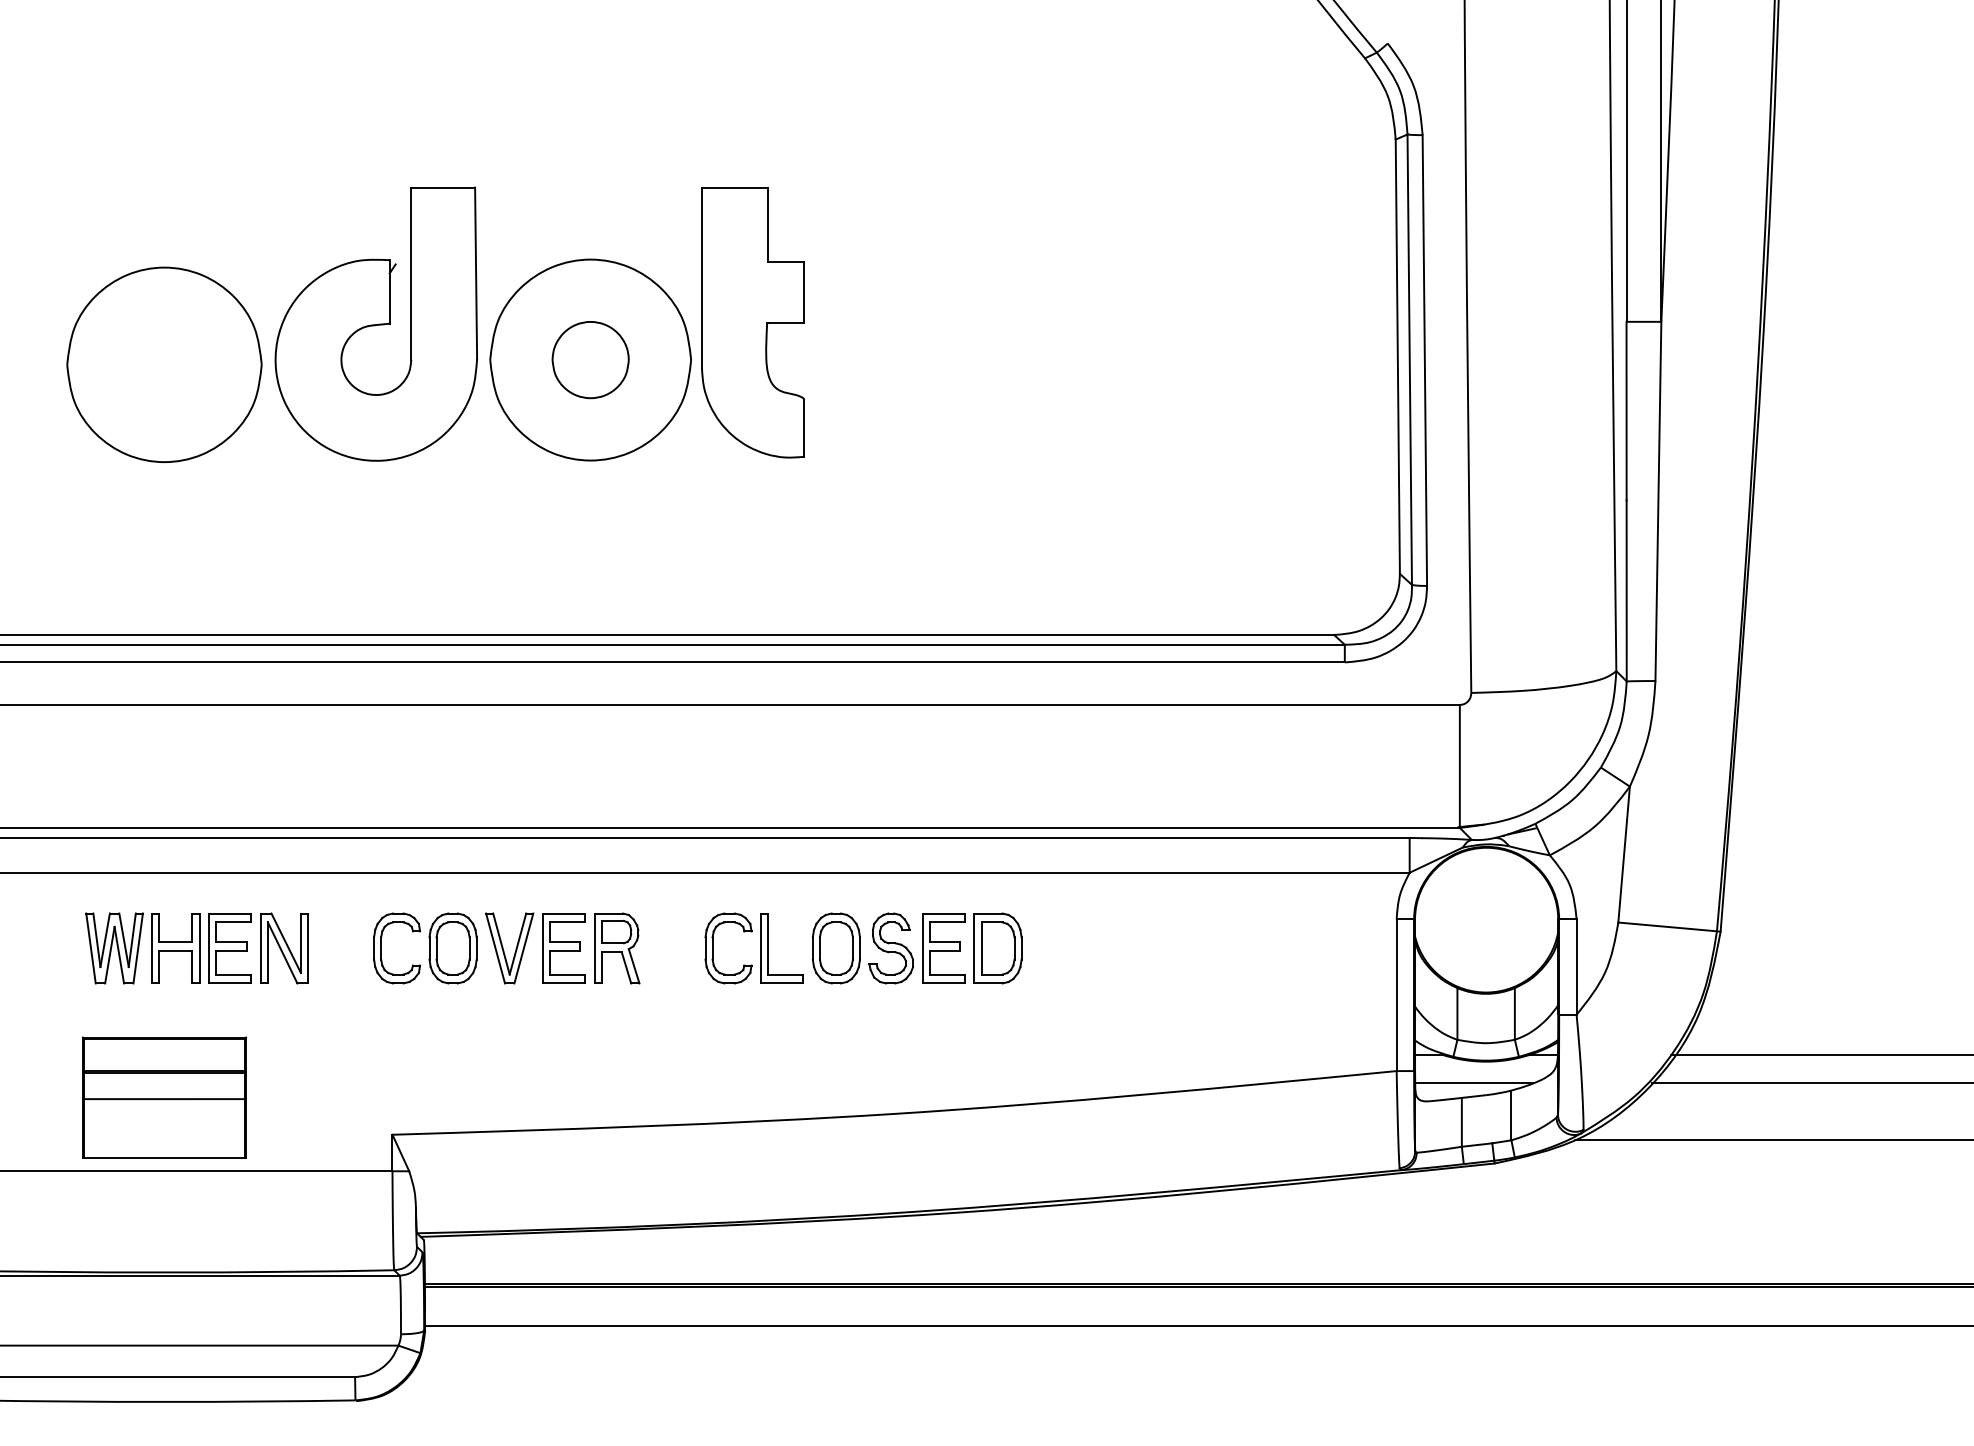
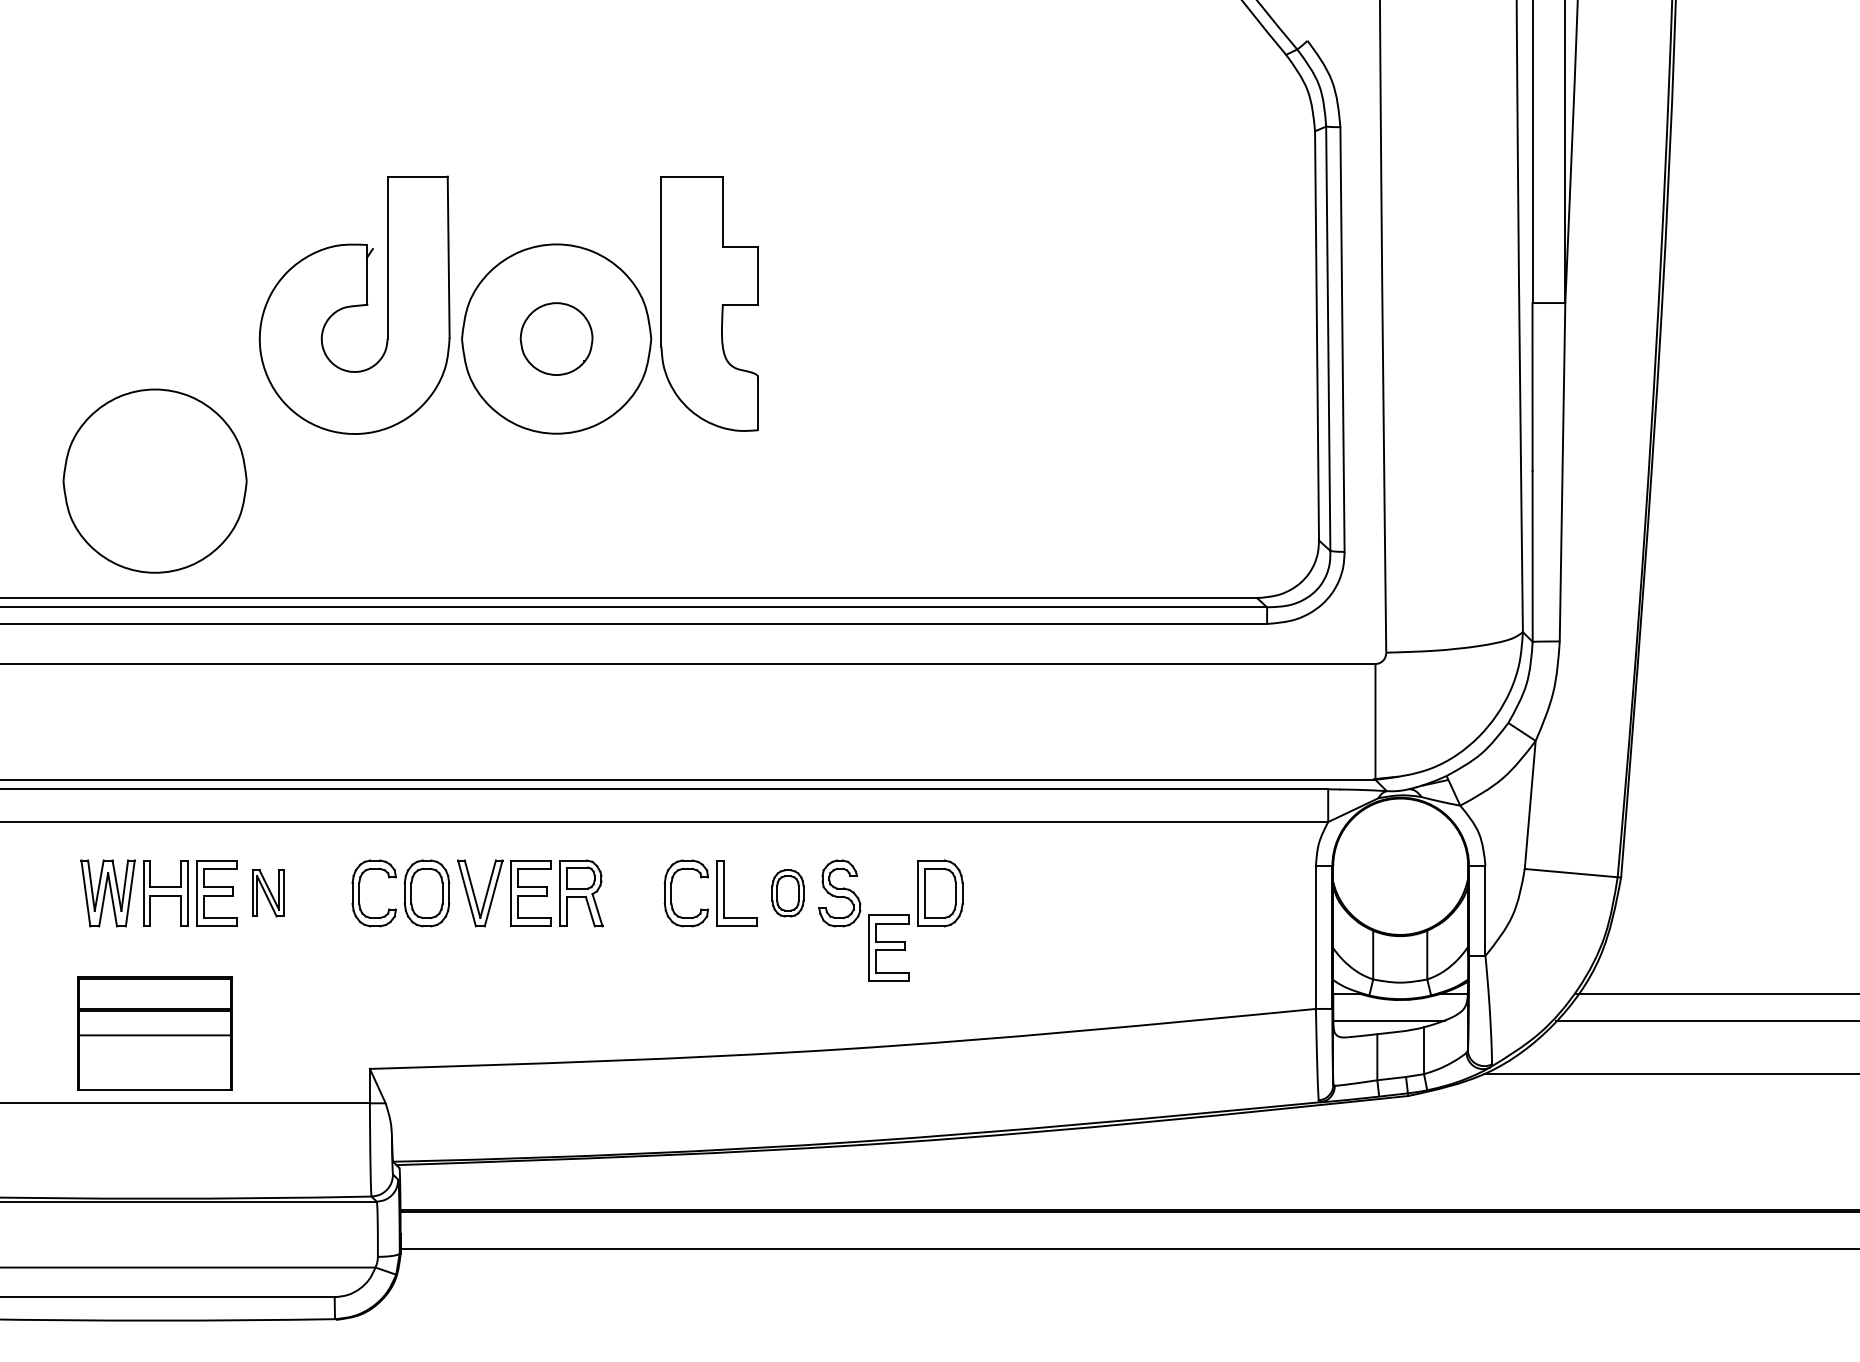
part: (164, 364) -> (155, 480), moved
part: (284, 948) -> (268, 893), size x0.7
part: (835, 948) -> (787, 893), size x0.7
part: (943, 948) -> (889, 948), moved

